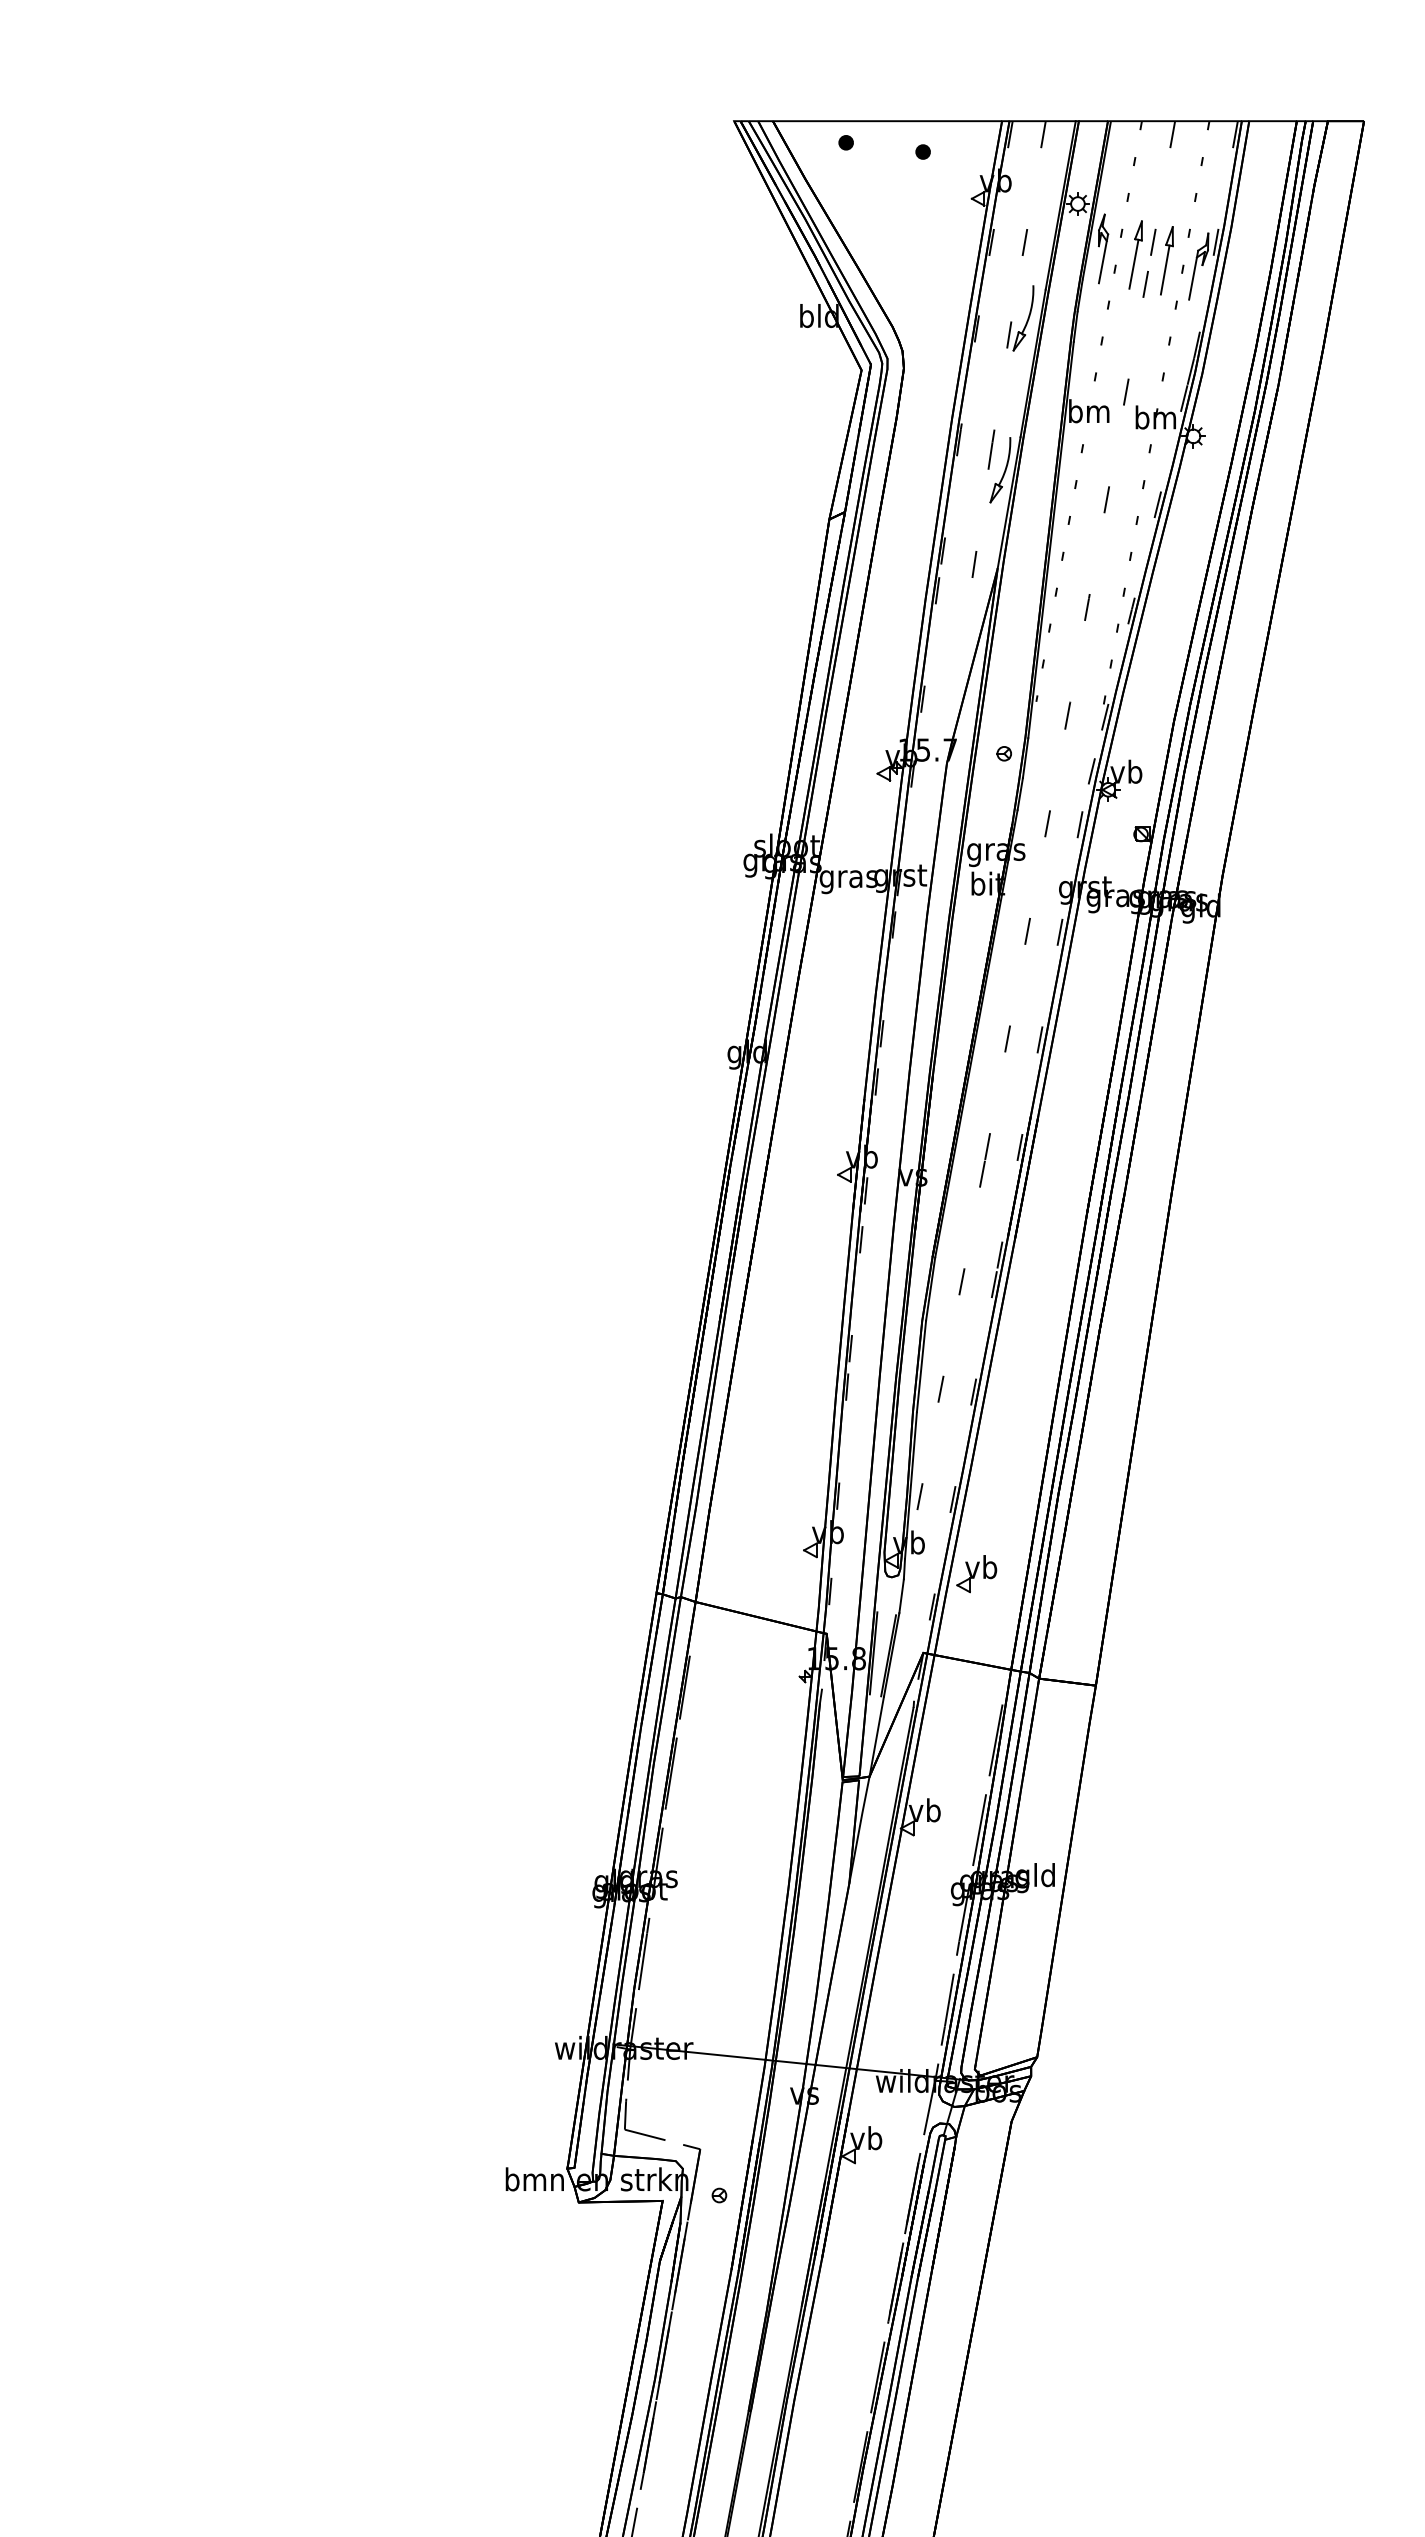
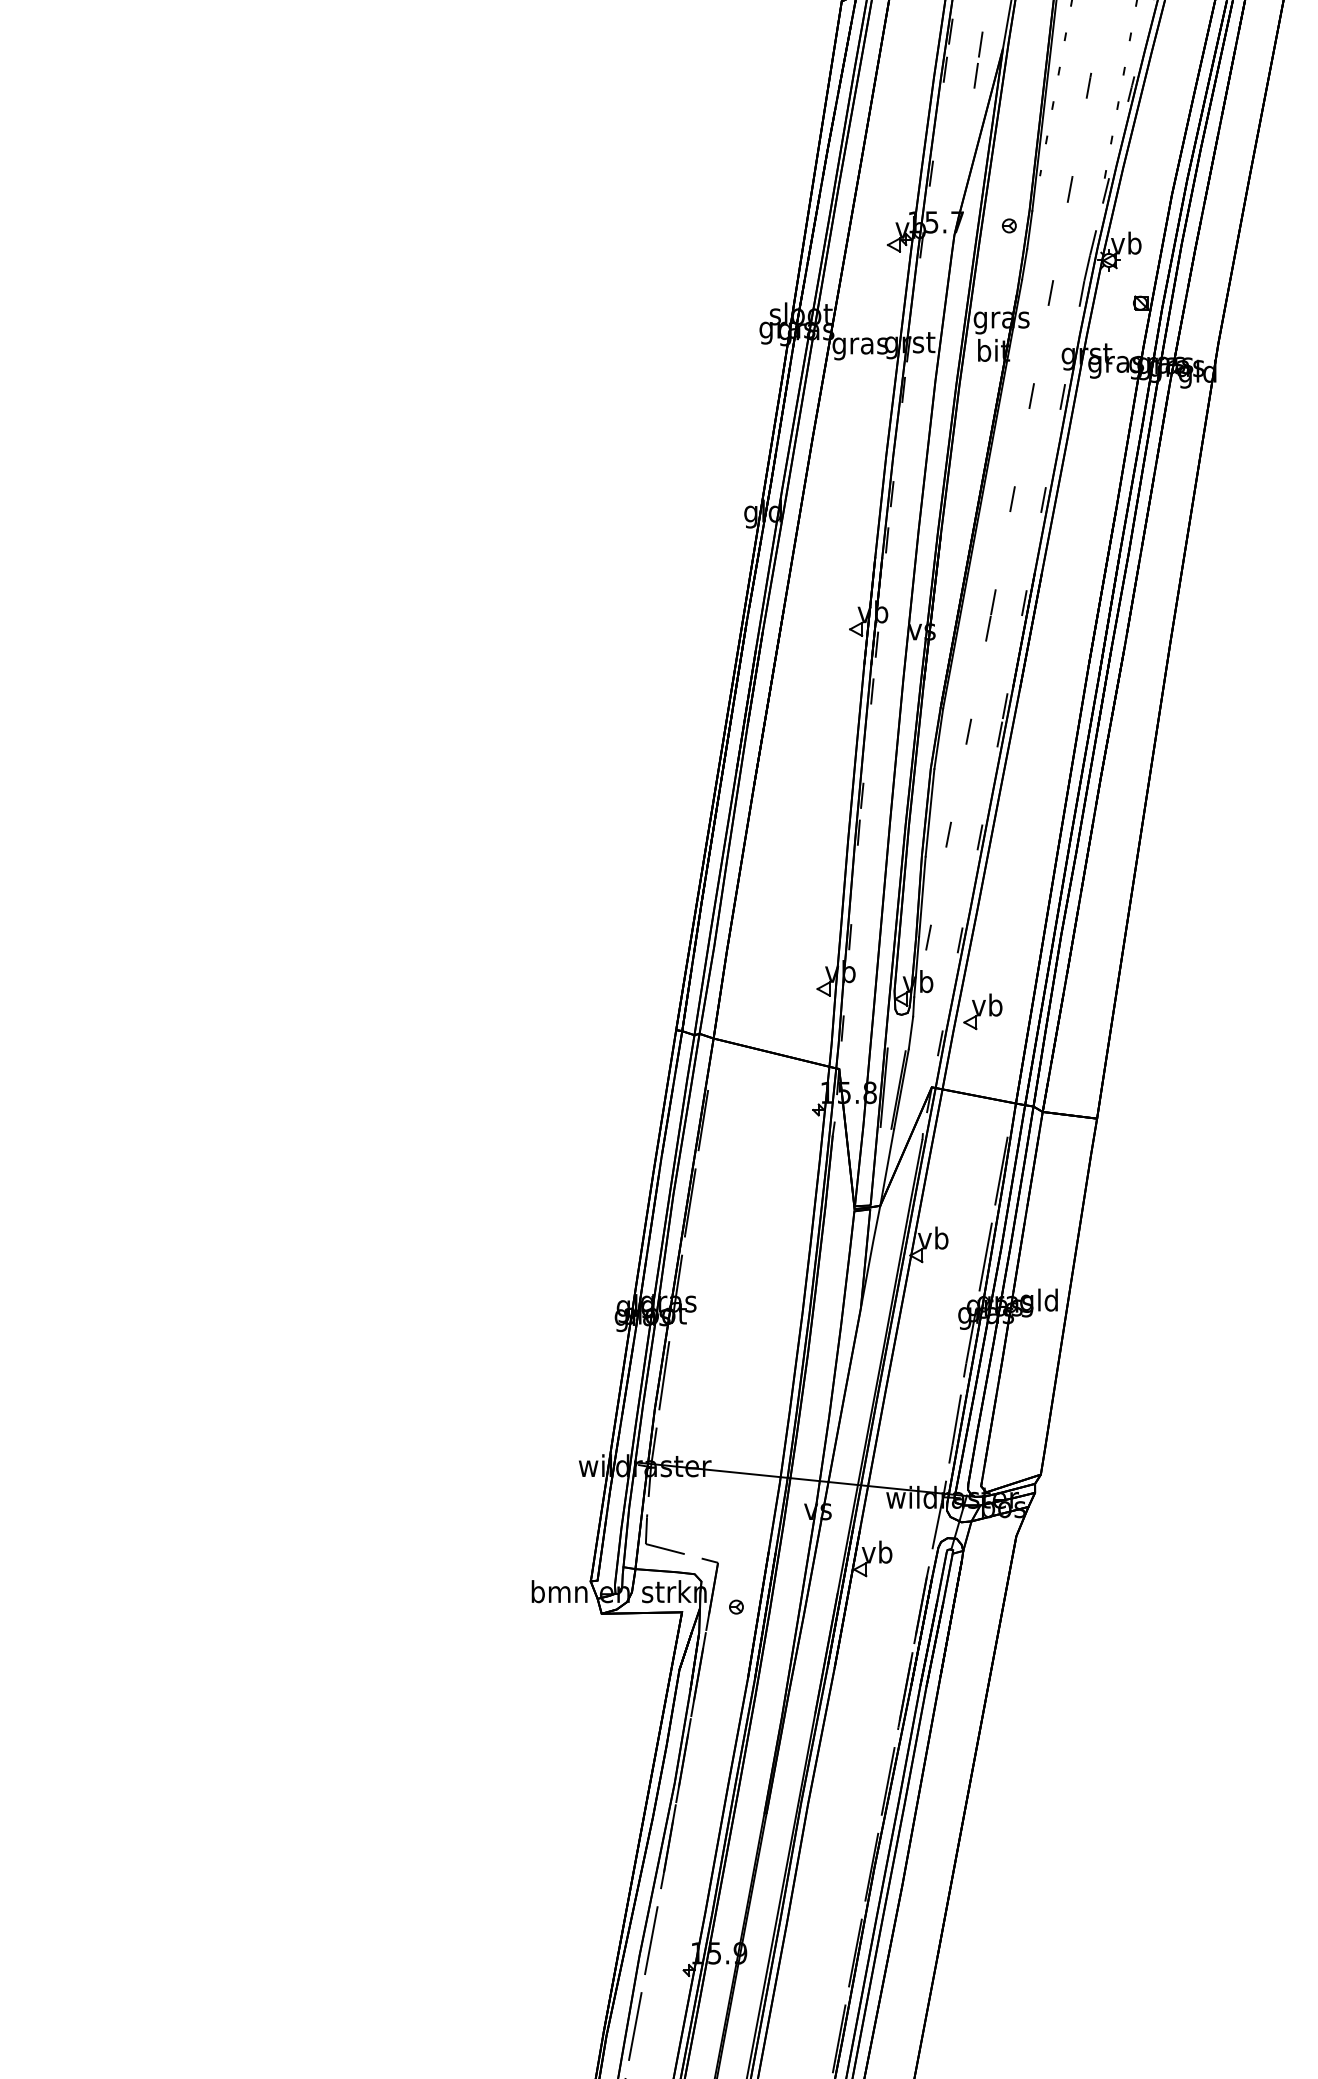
line: (969, 596) -> (976, 75), added
line: (1085, 797) -> (1087, 267), added

